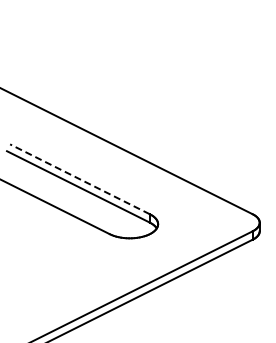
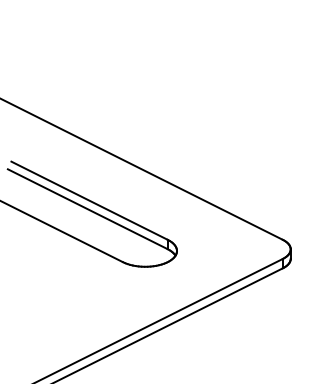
line: (79, 179) -> (89, 200), dashed -> solid

